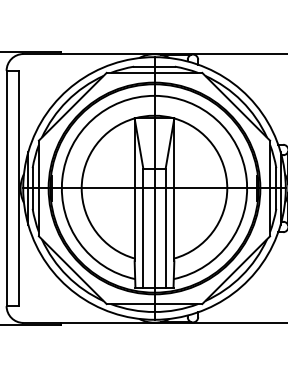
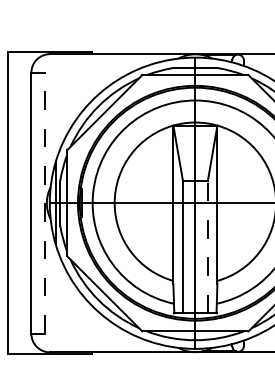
line: (18, 188) -> (44, 203), solid -> dashed
line: (165, 228) -> (207, 247), solid -> dashed

